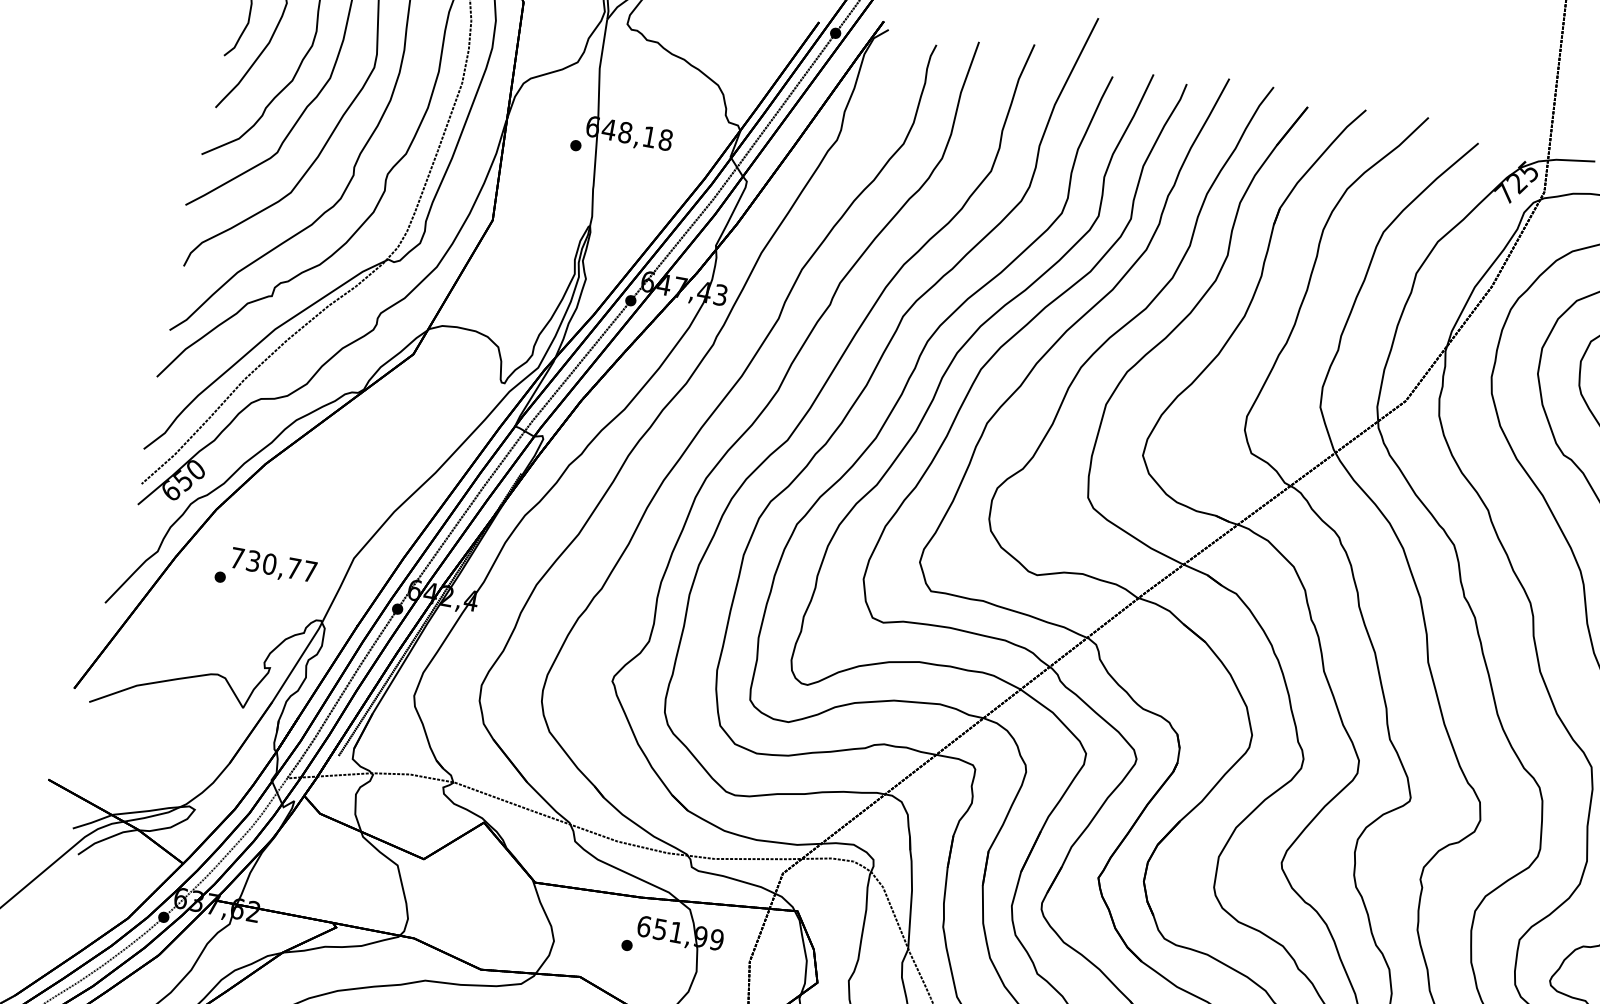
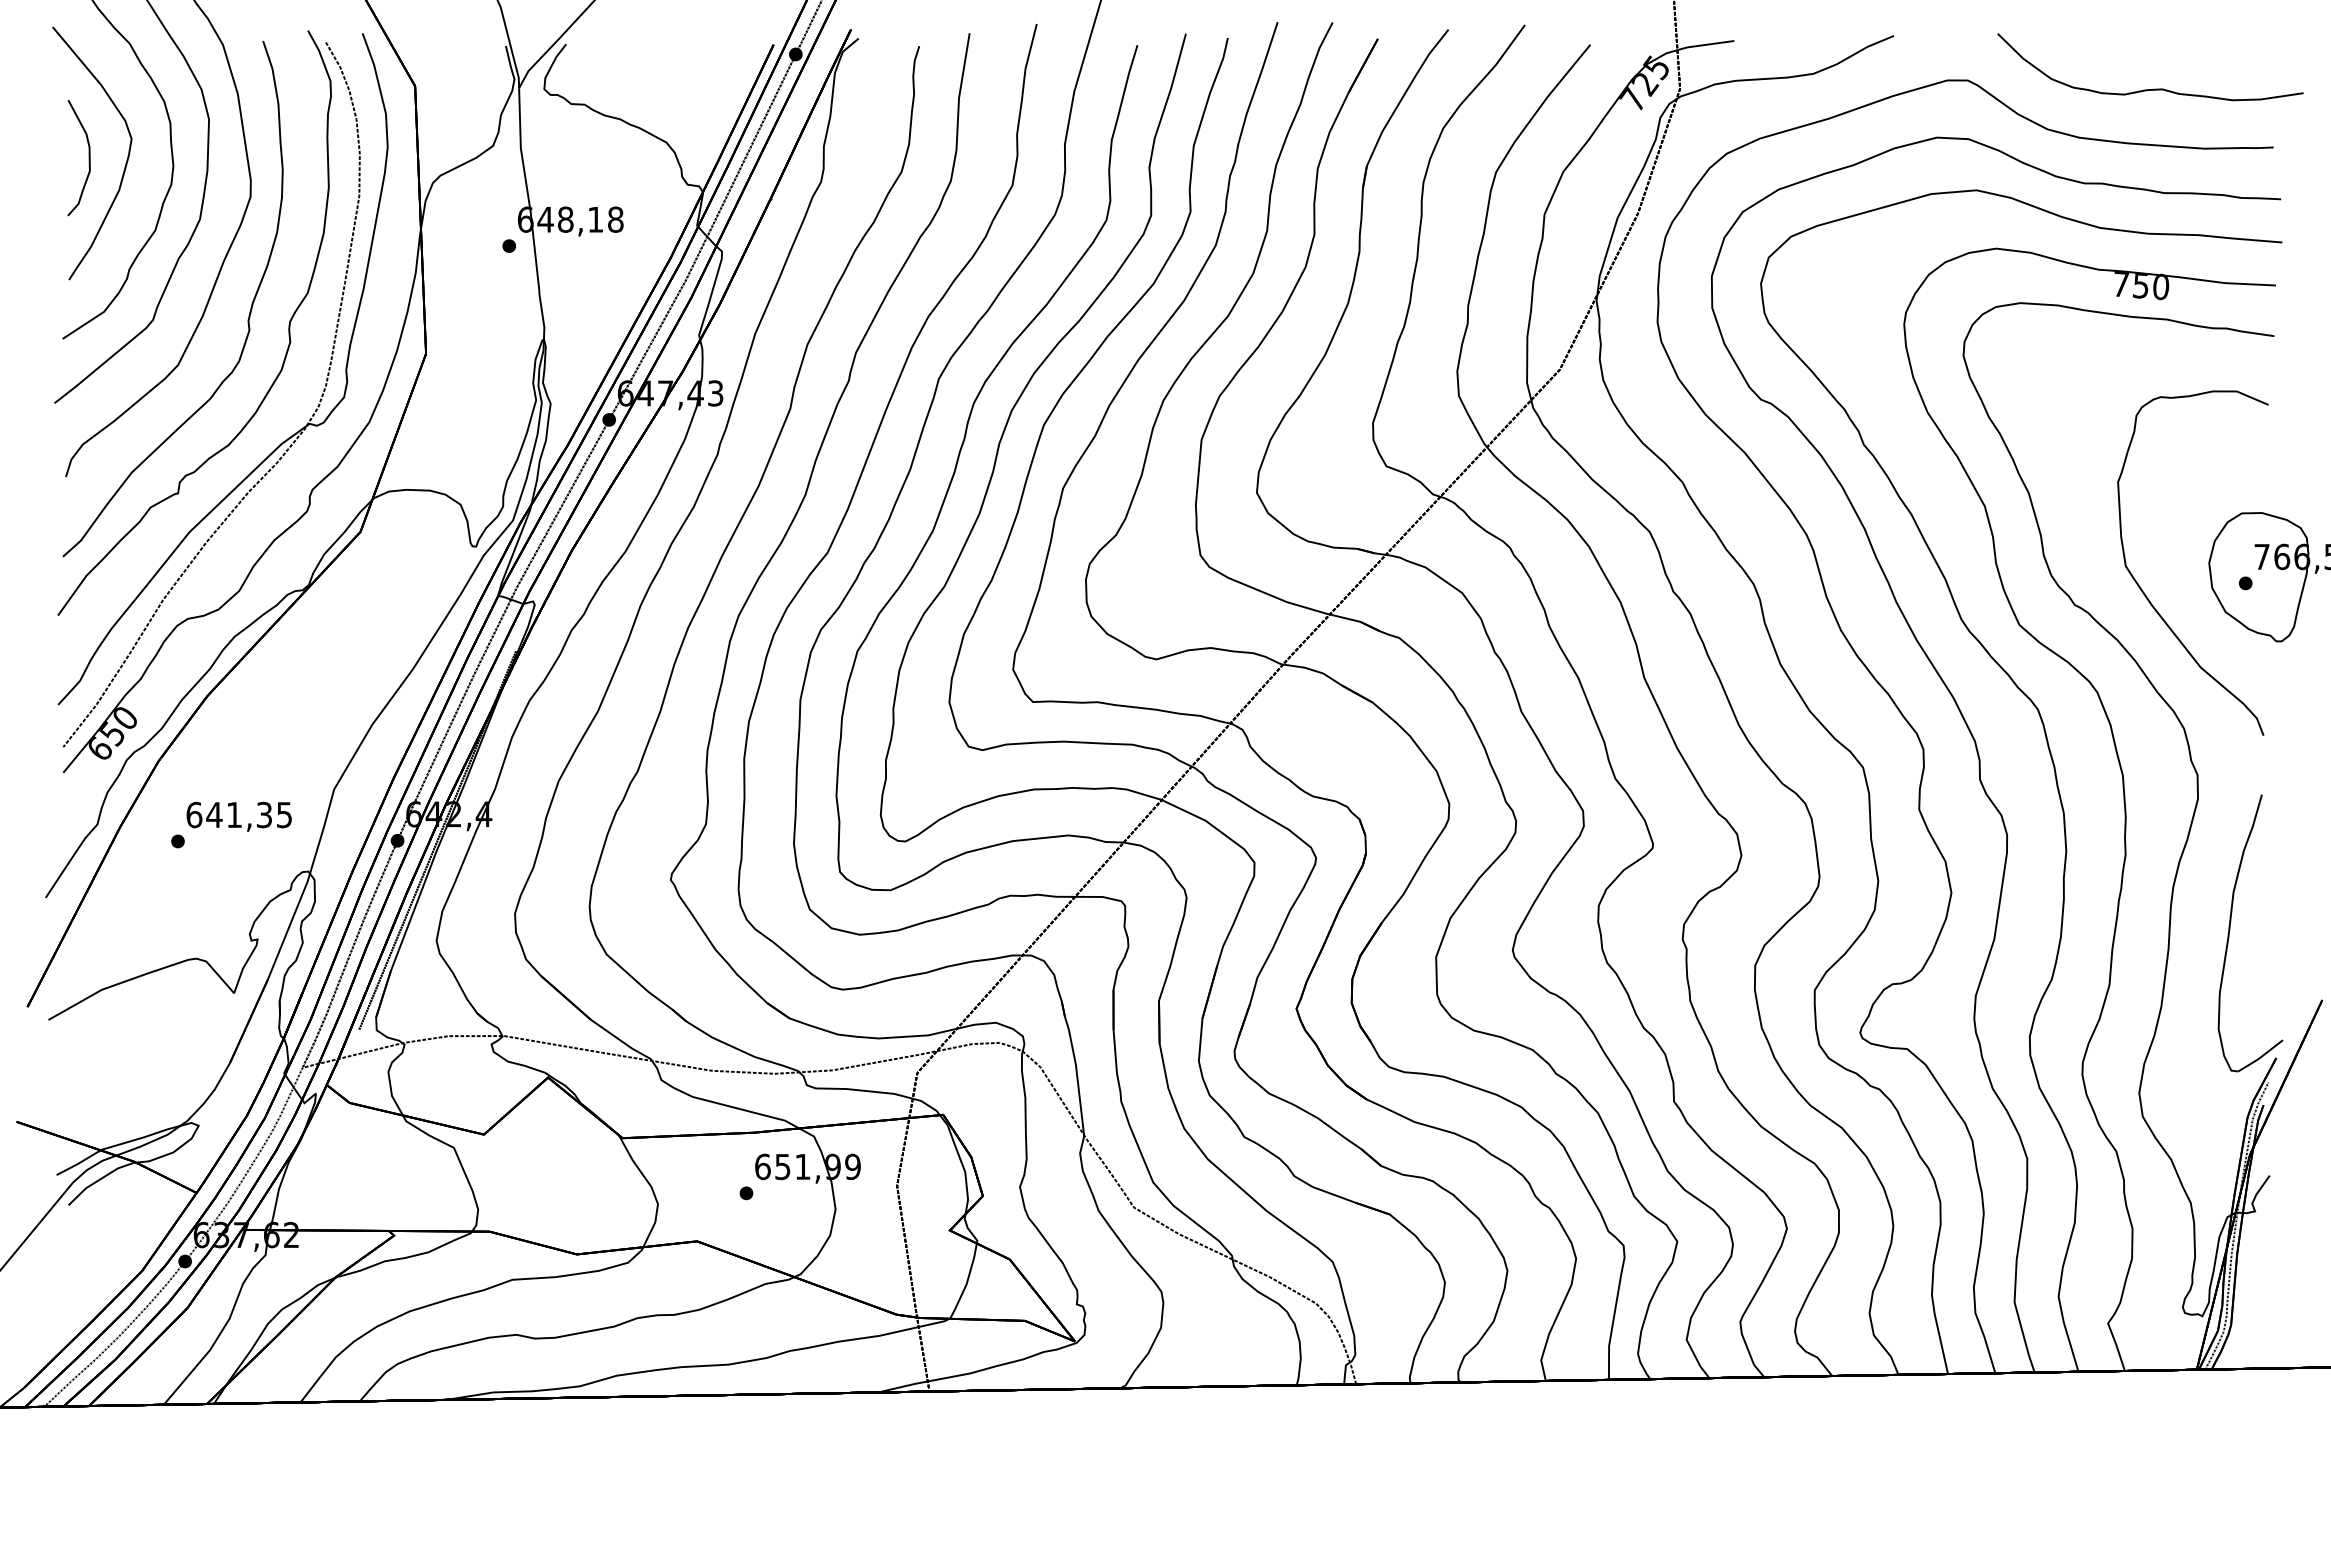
text: (273, 564) -> (238, 814), 730,77 -> 641,35

